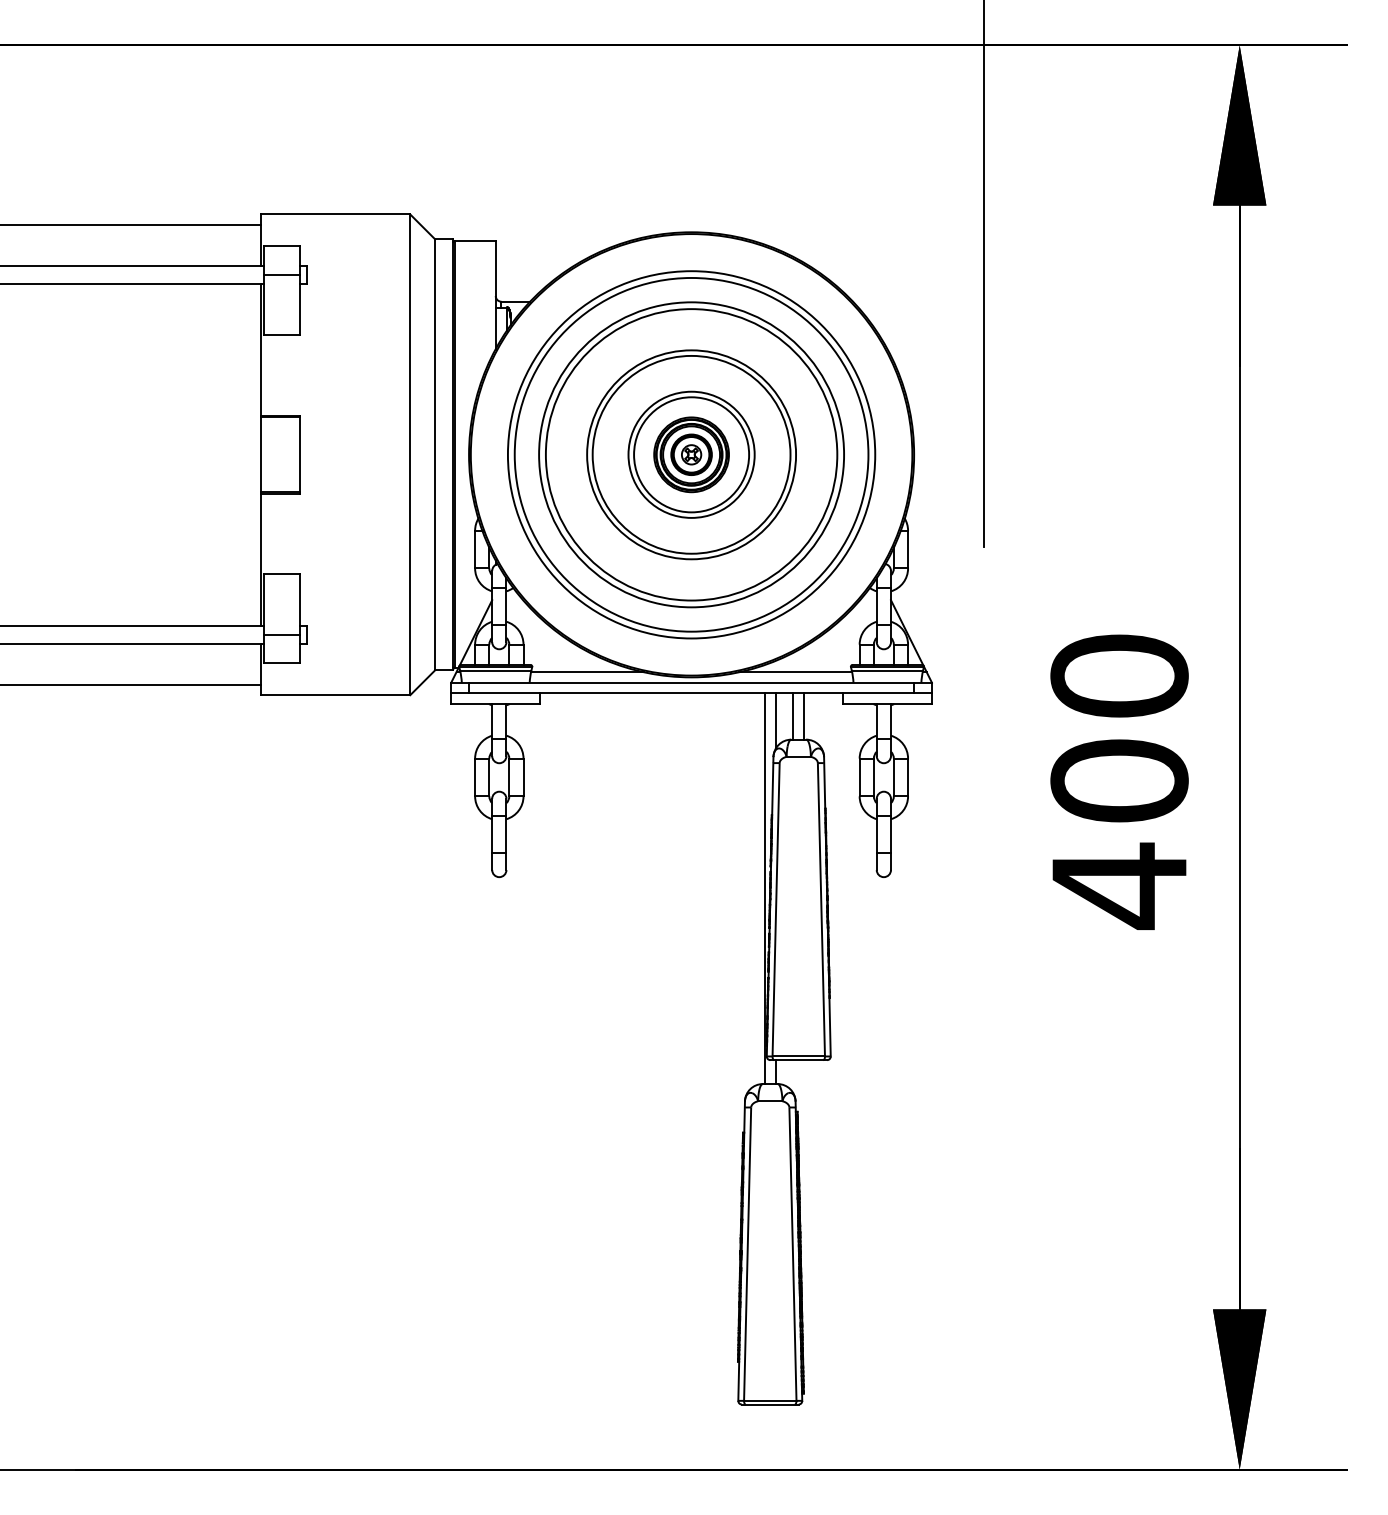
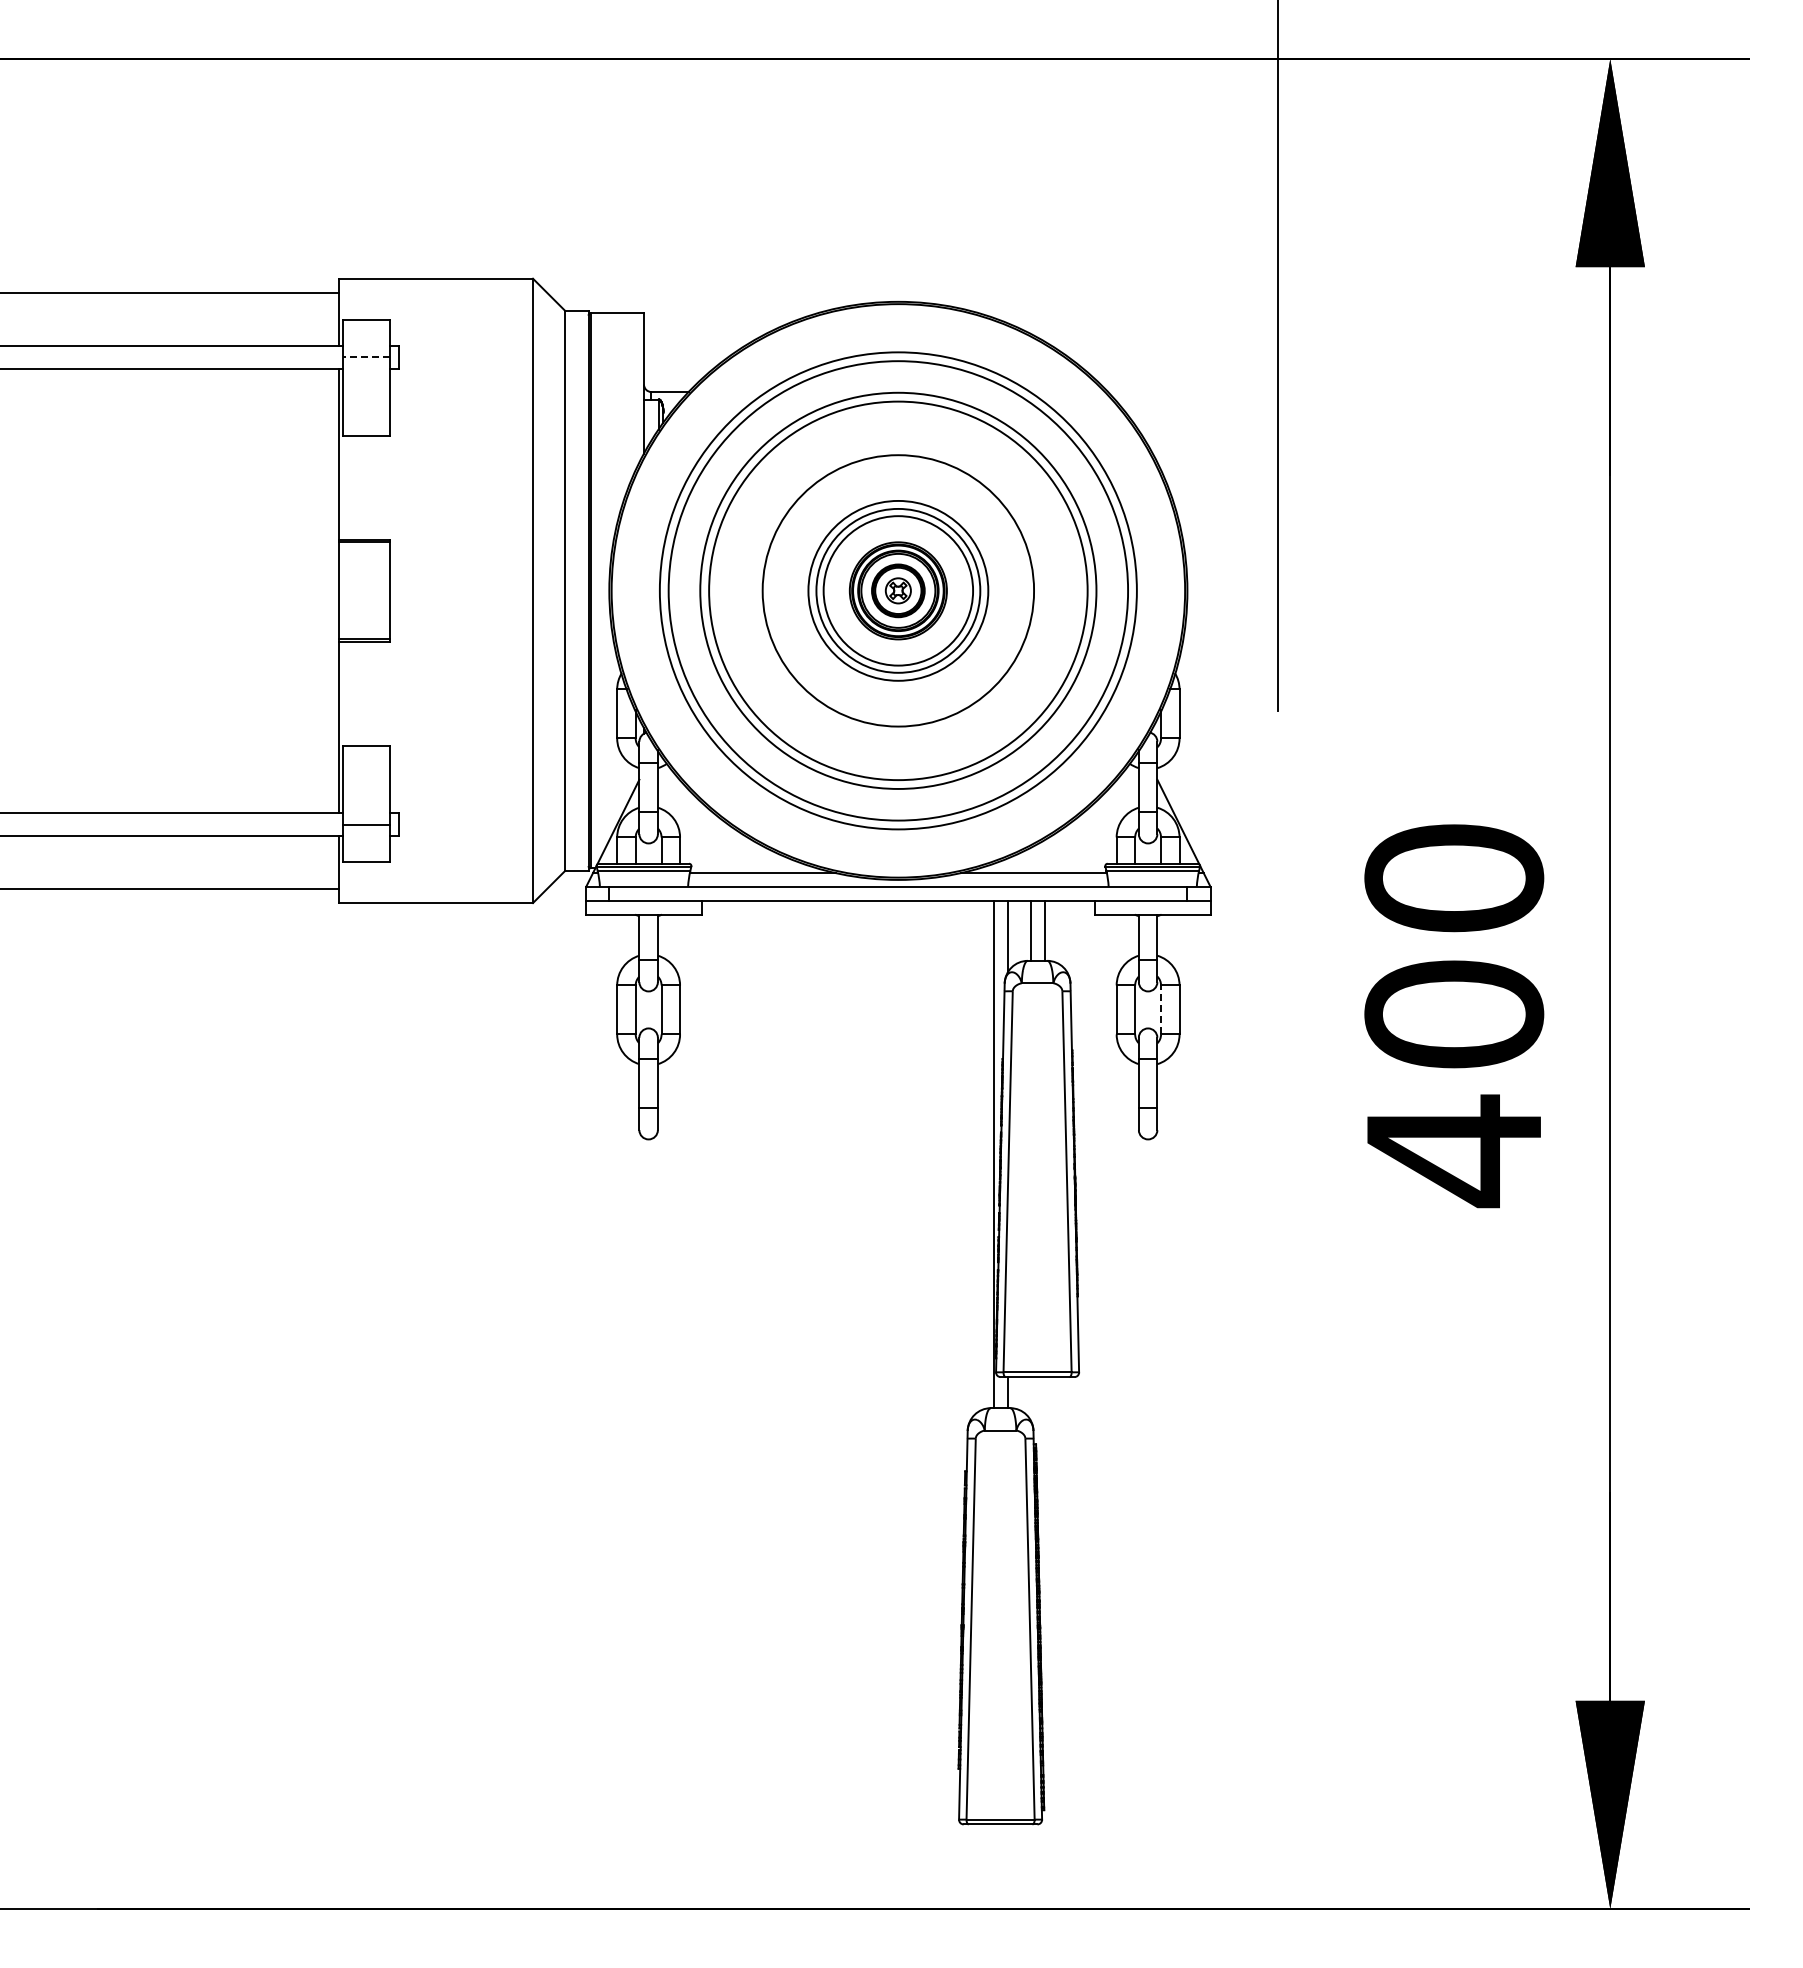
line: (282, 275) -> (366, 357), solid -> dashed
circle: (690, 454) -> (897, 590), size x0.7
line: (894, 777) -> (1161, 1009), solid -> dashed

